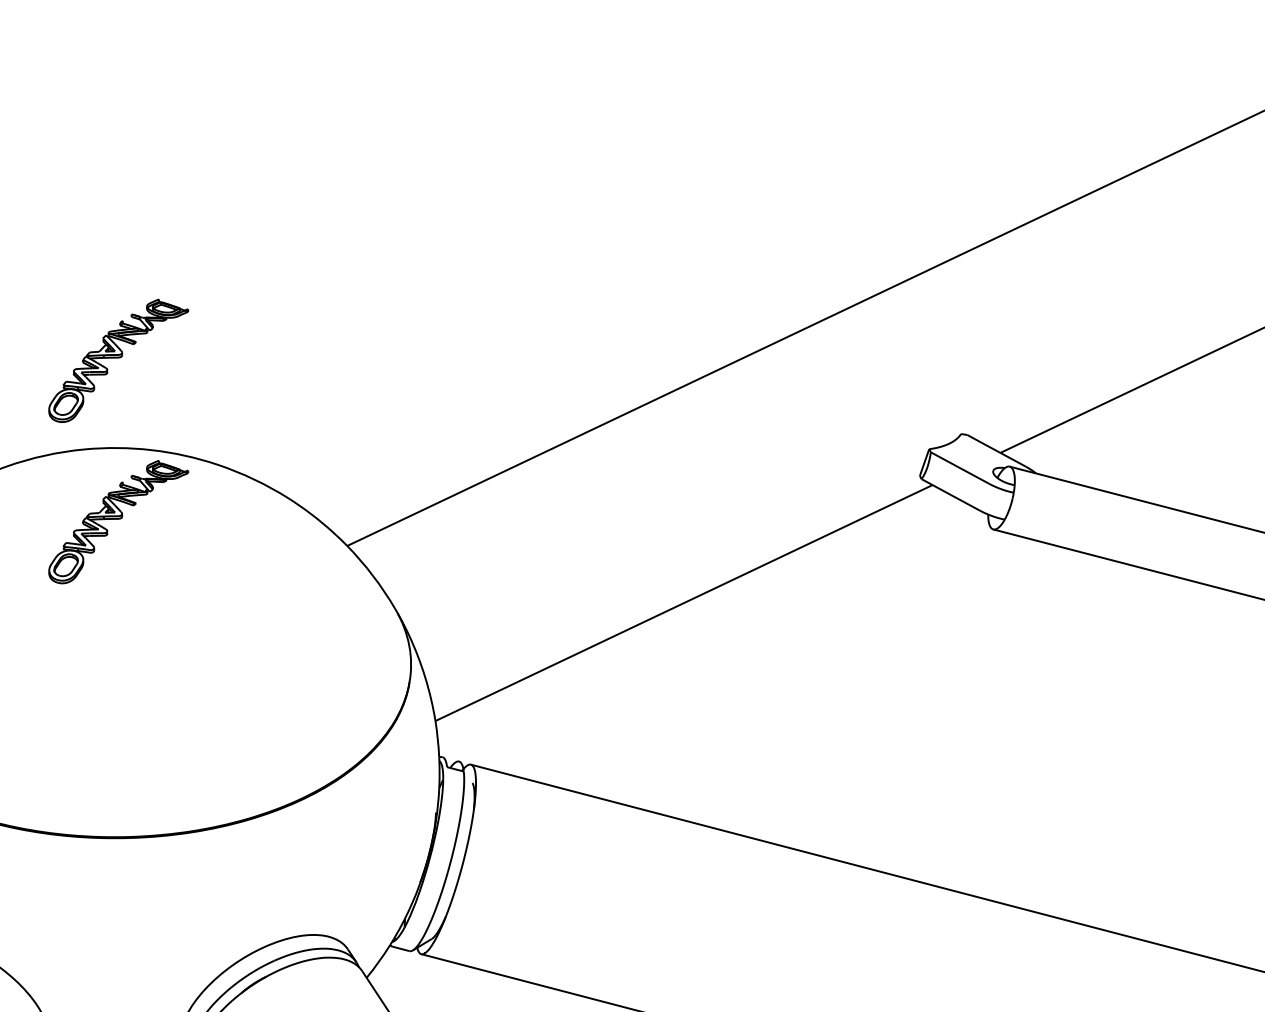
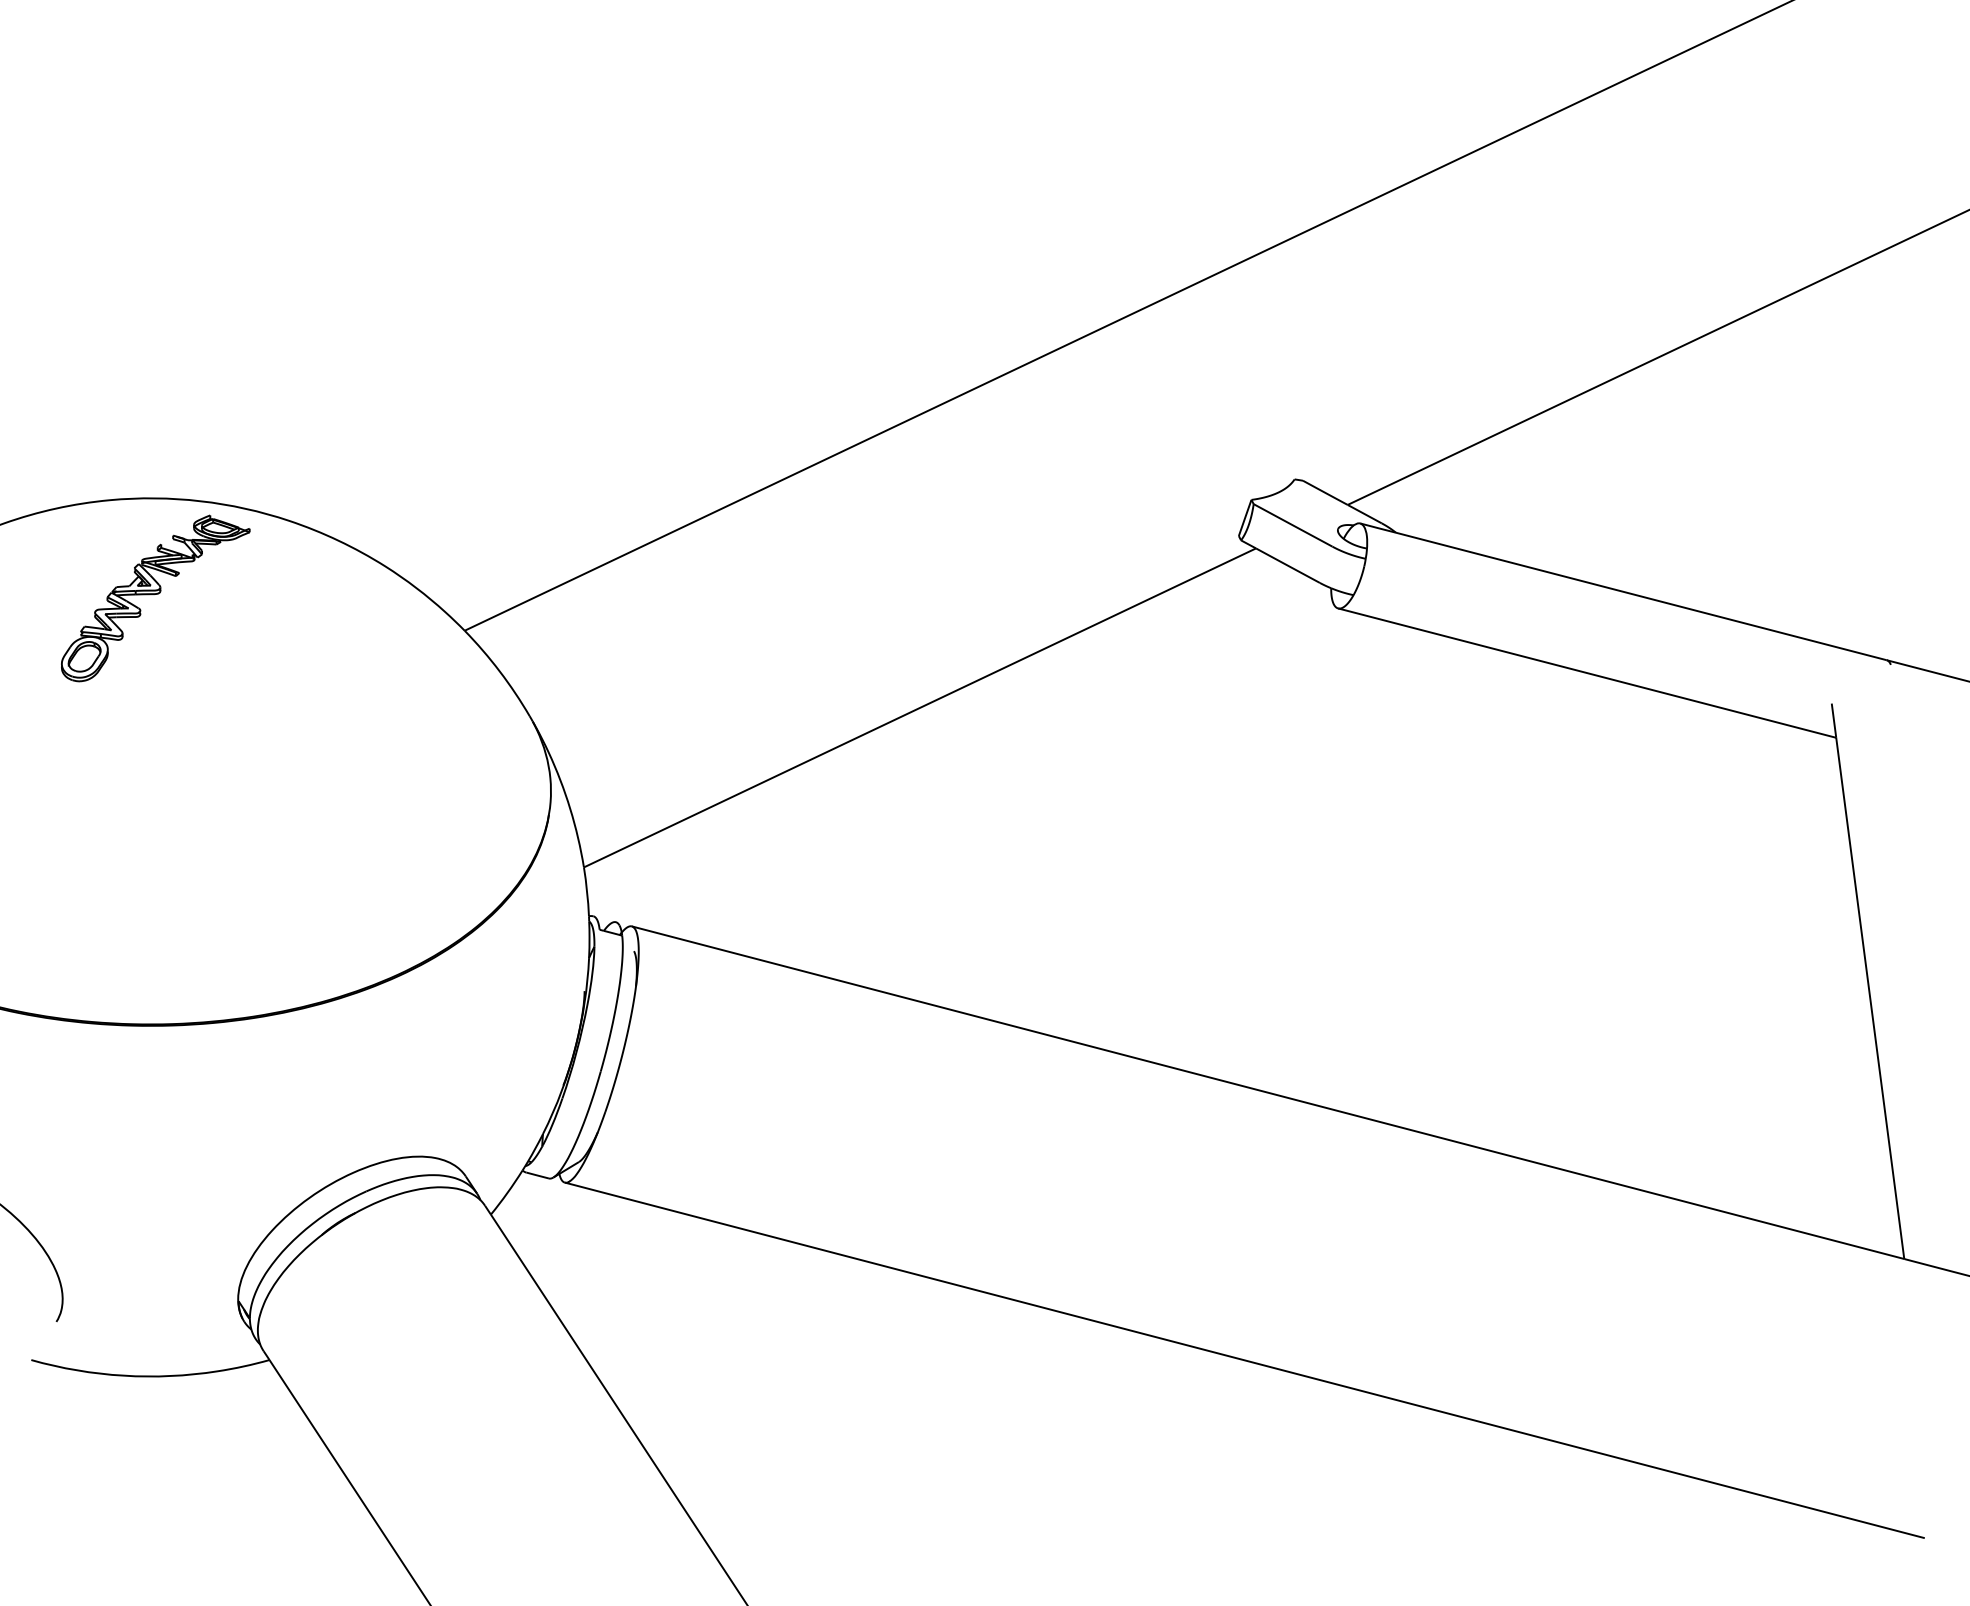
part: (118, 360) -> (155, 380), removed

